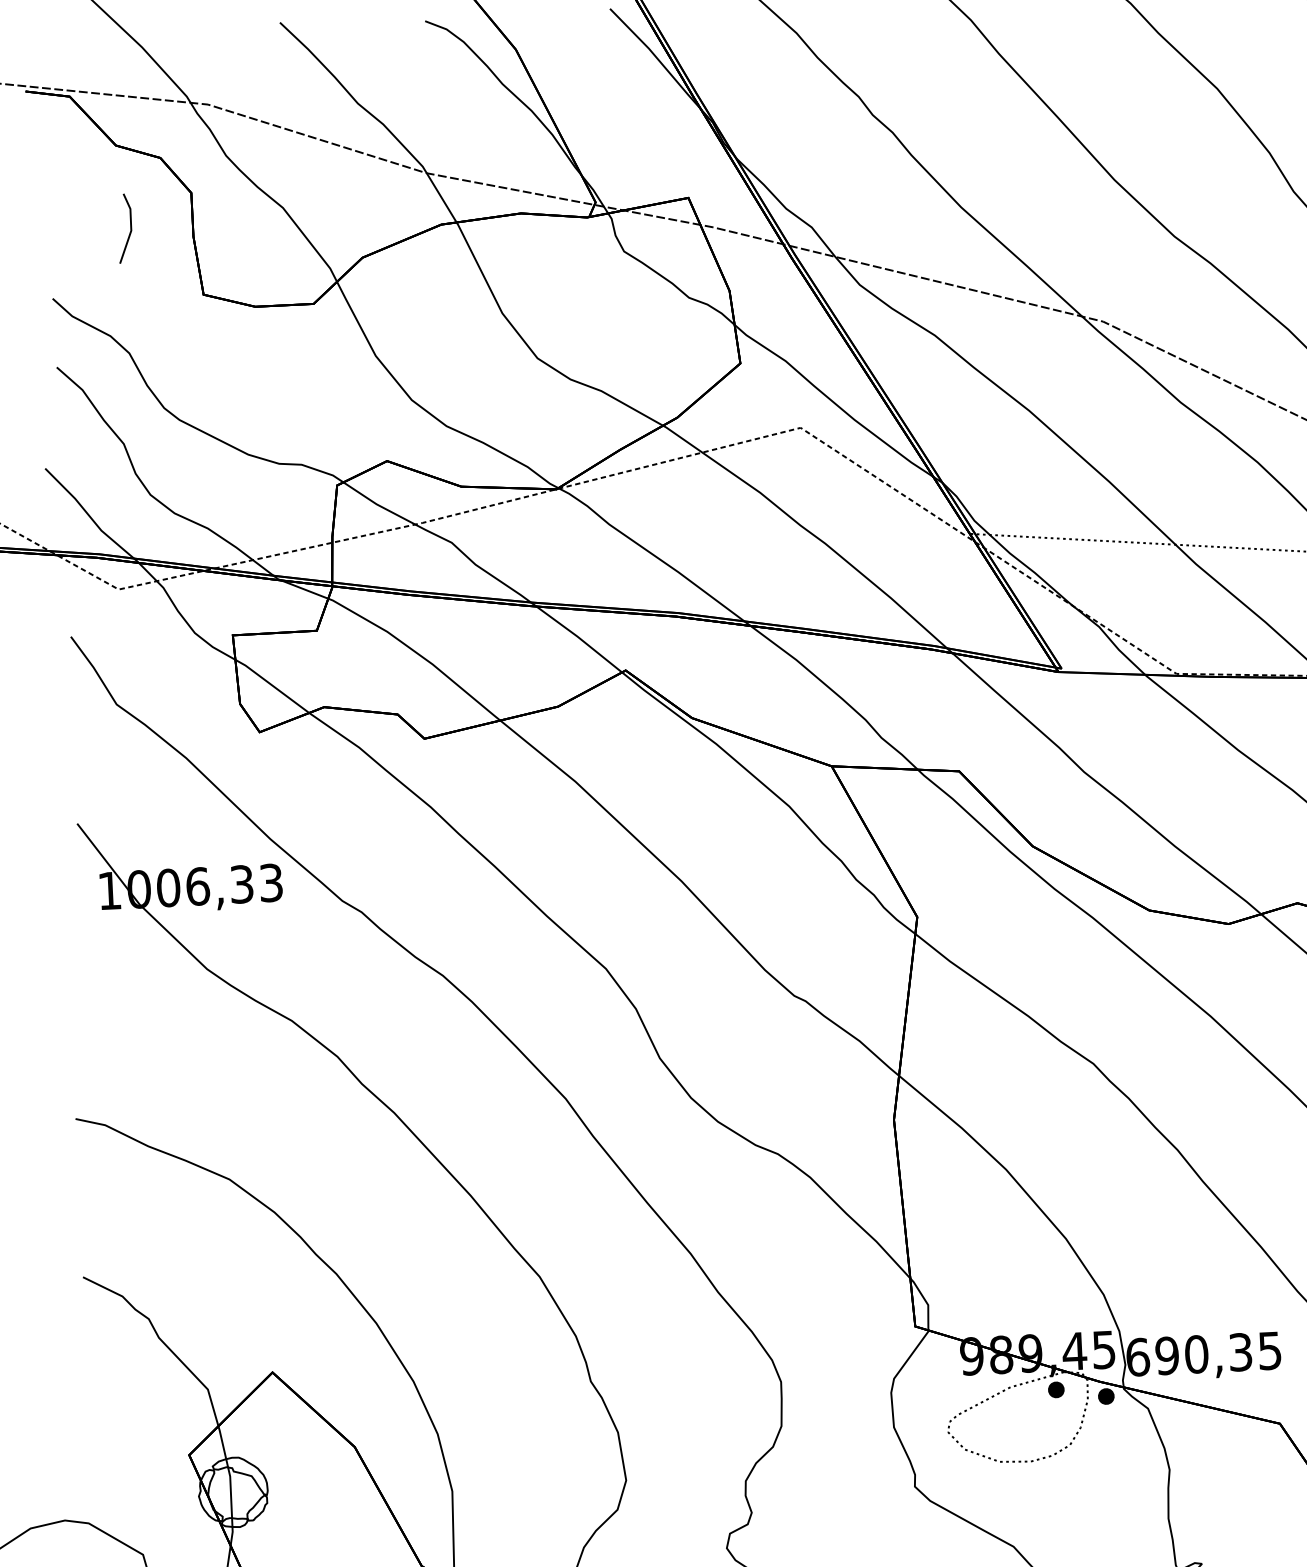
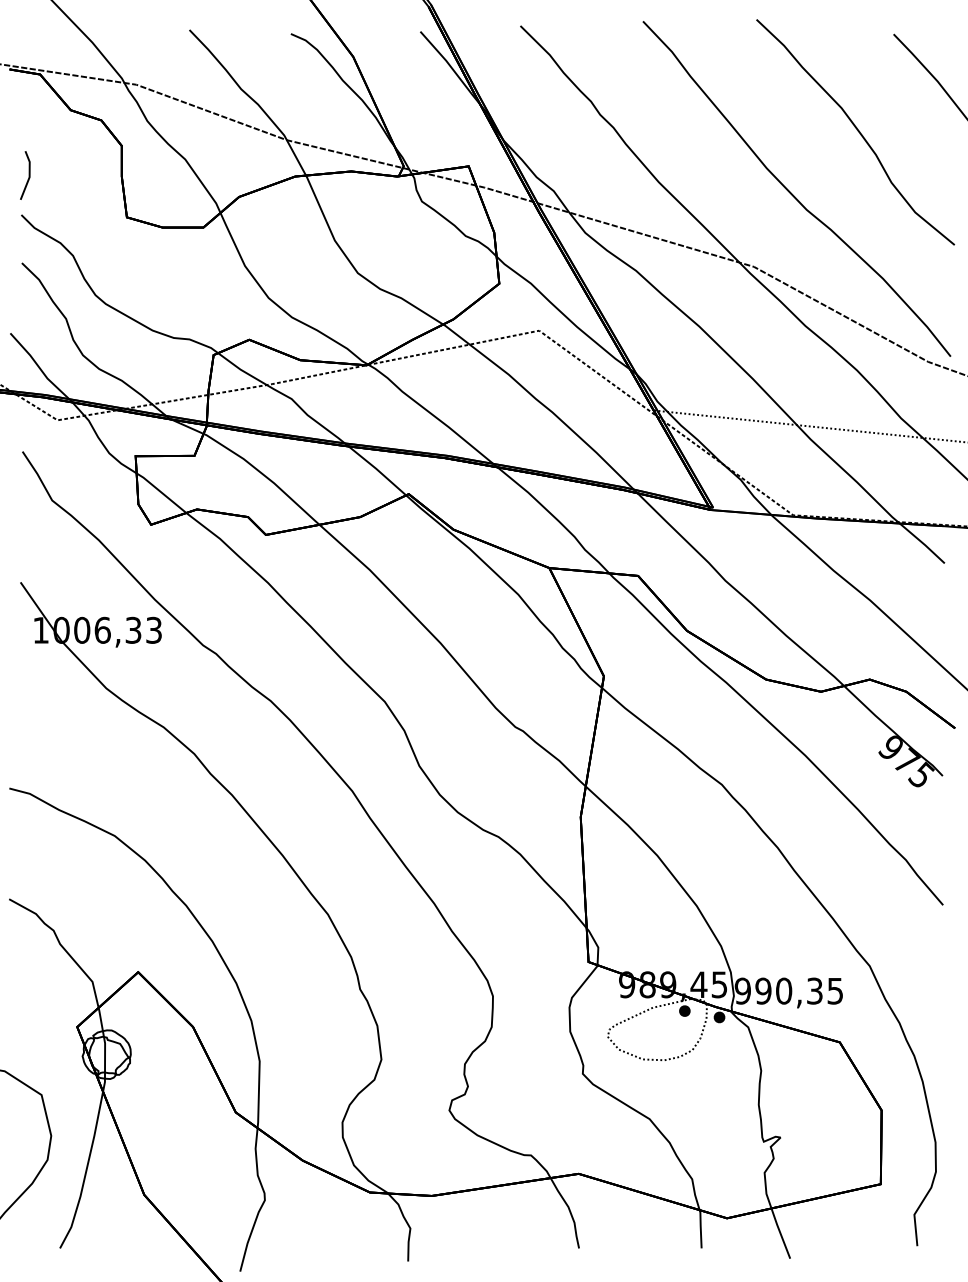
line: (129, 228) -> (28, 175), moved
text: (1137, 1356) -> (742, 990), 690,35 -> 990,35

